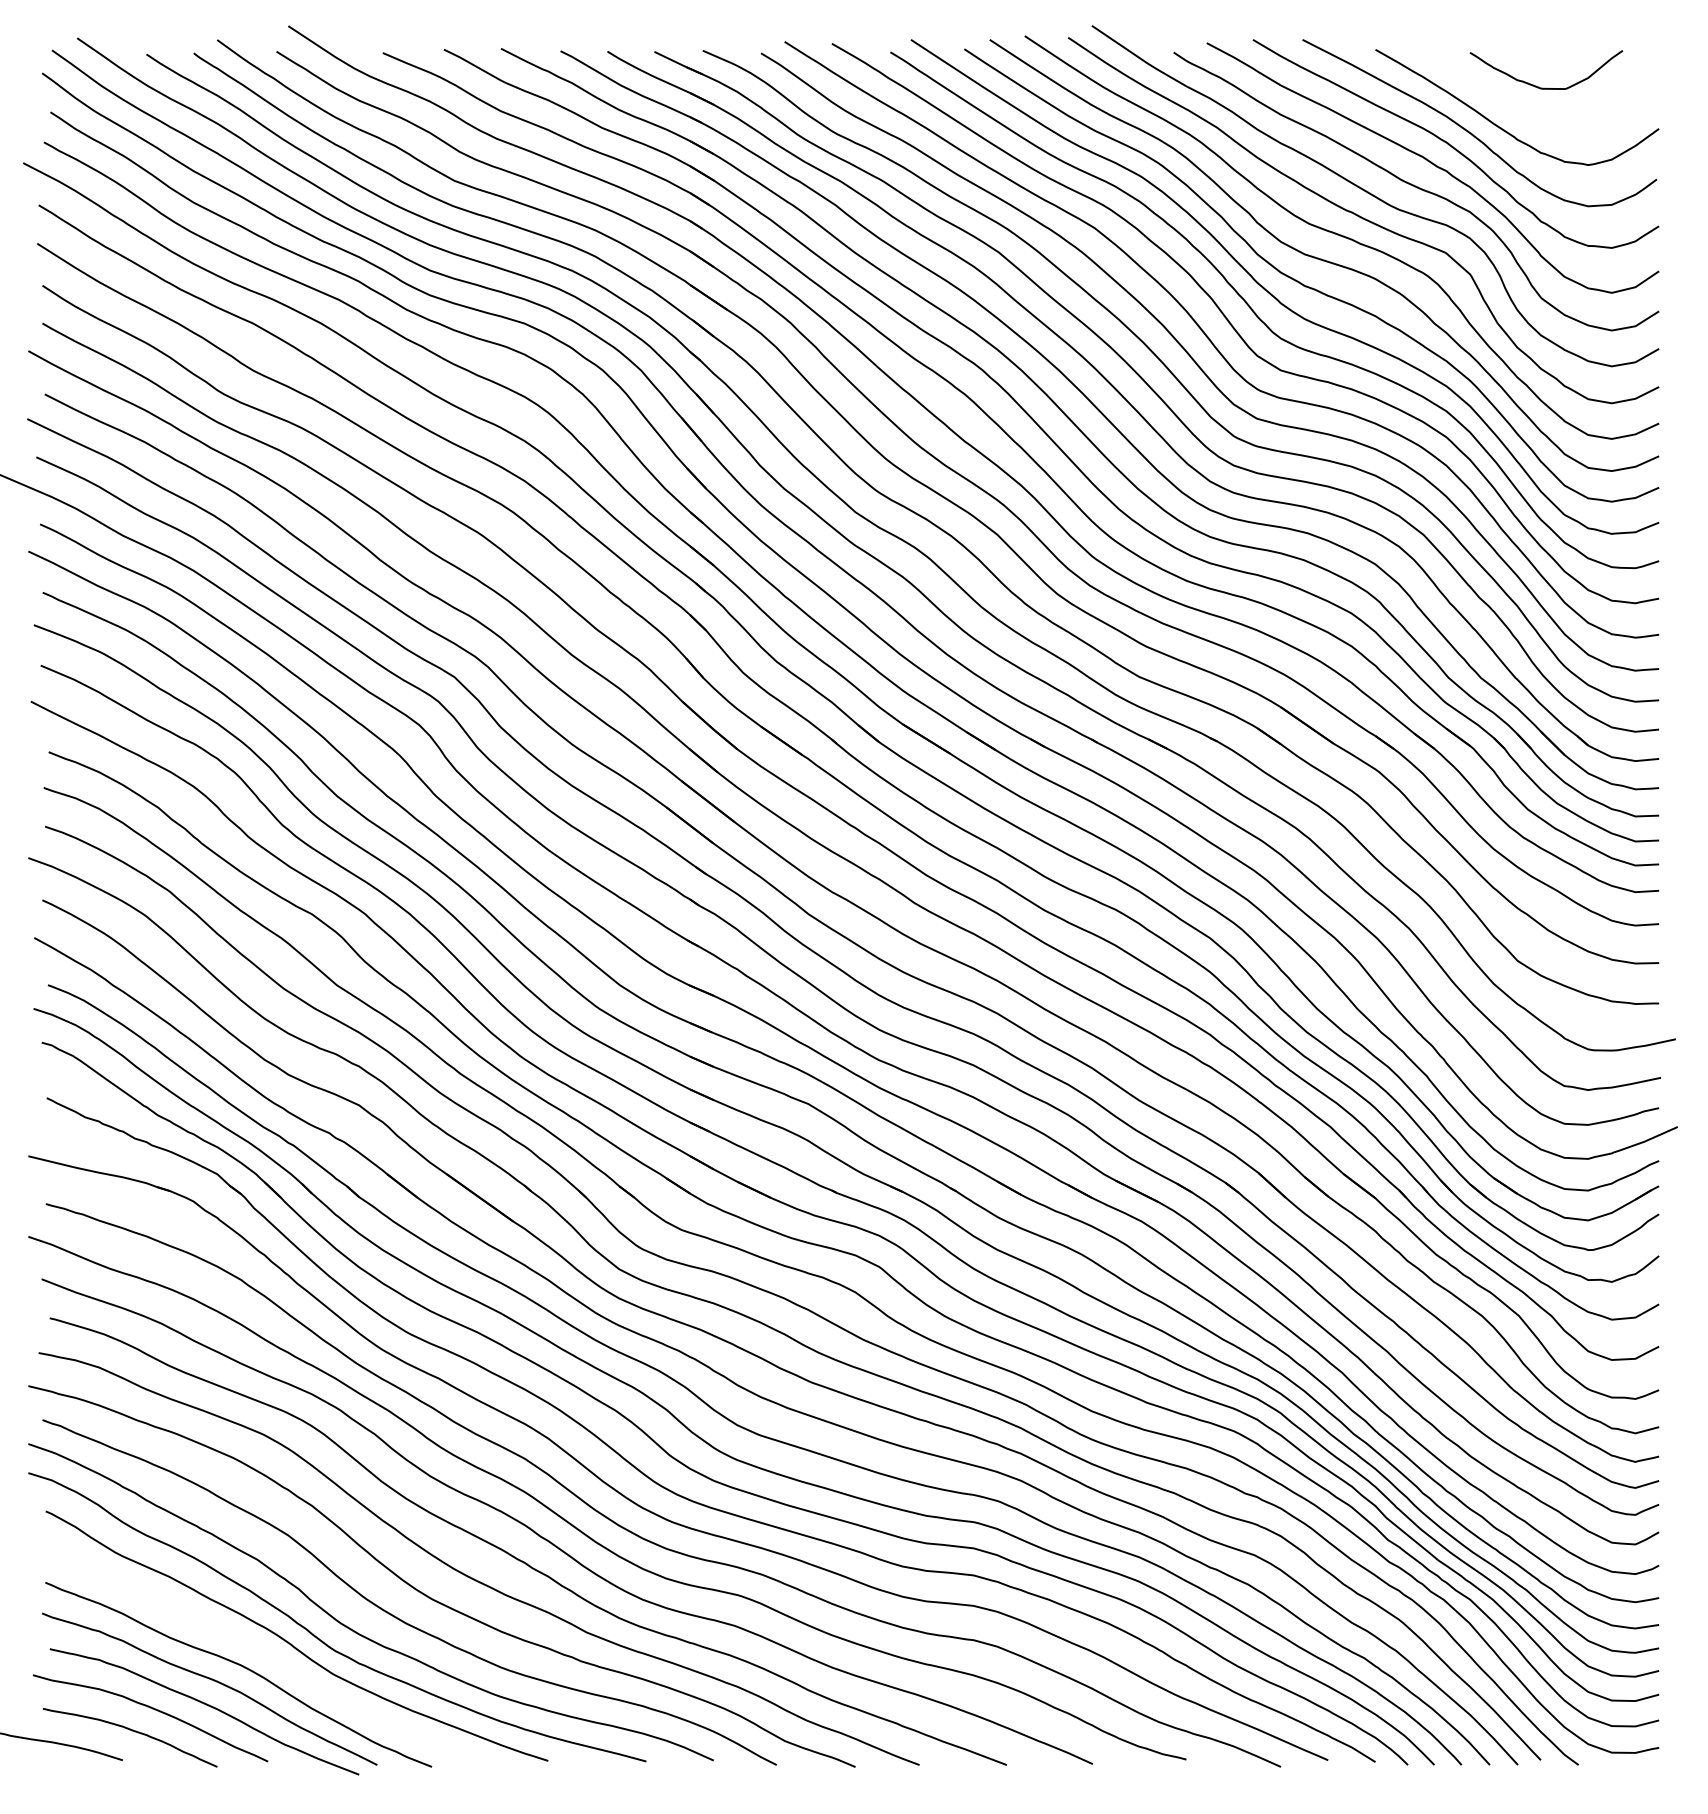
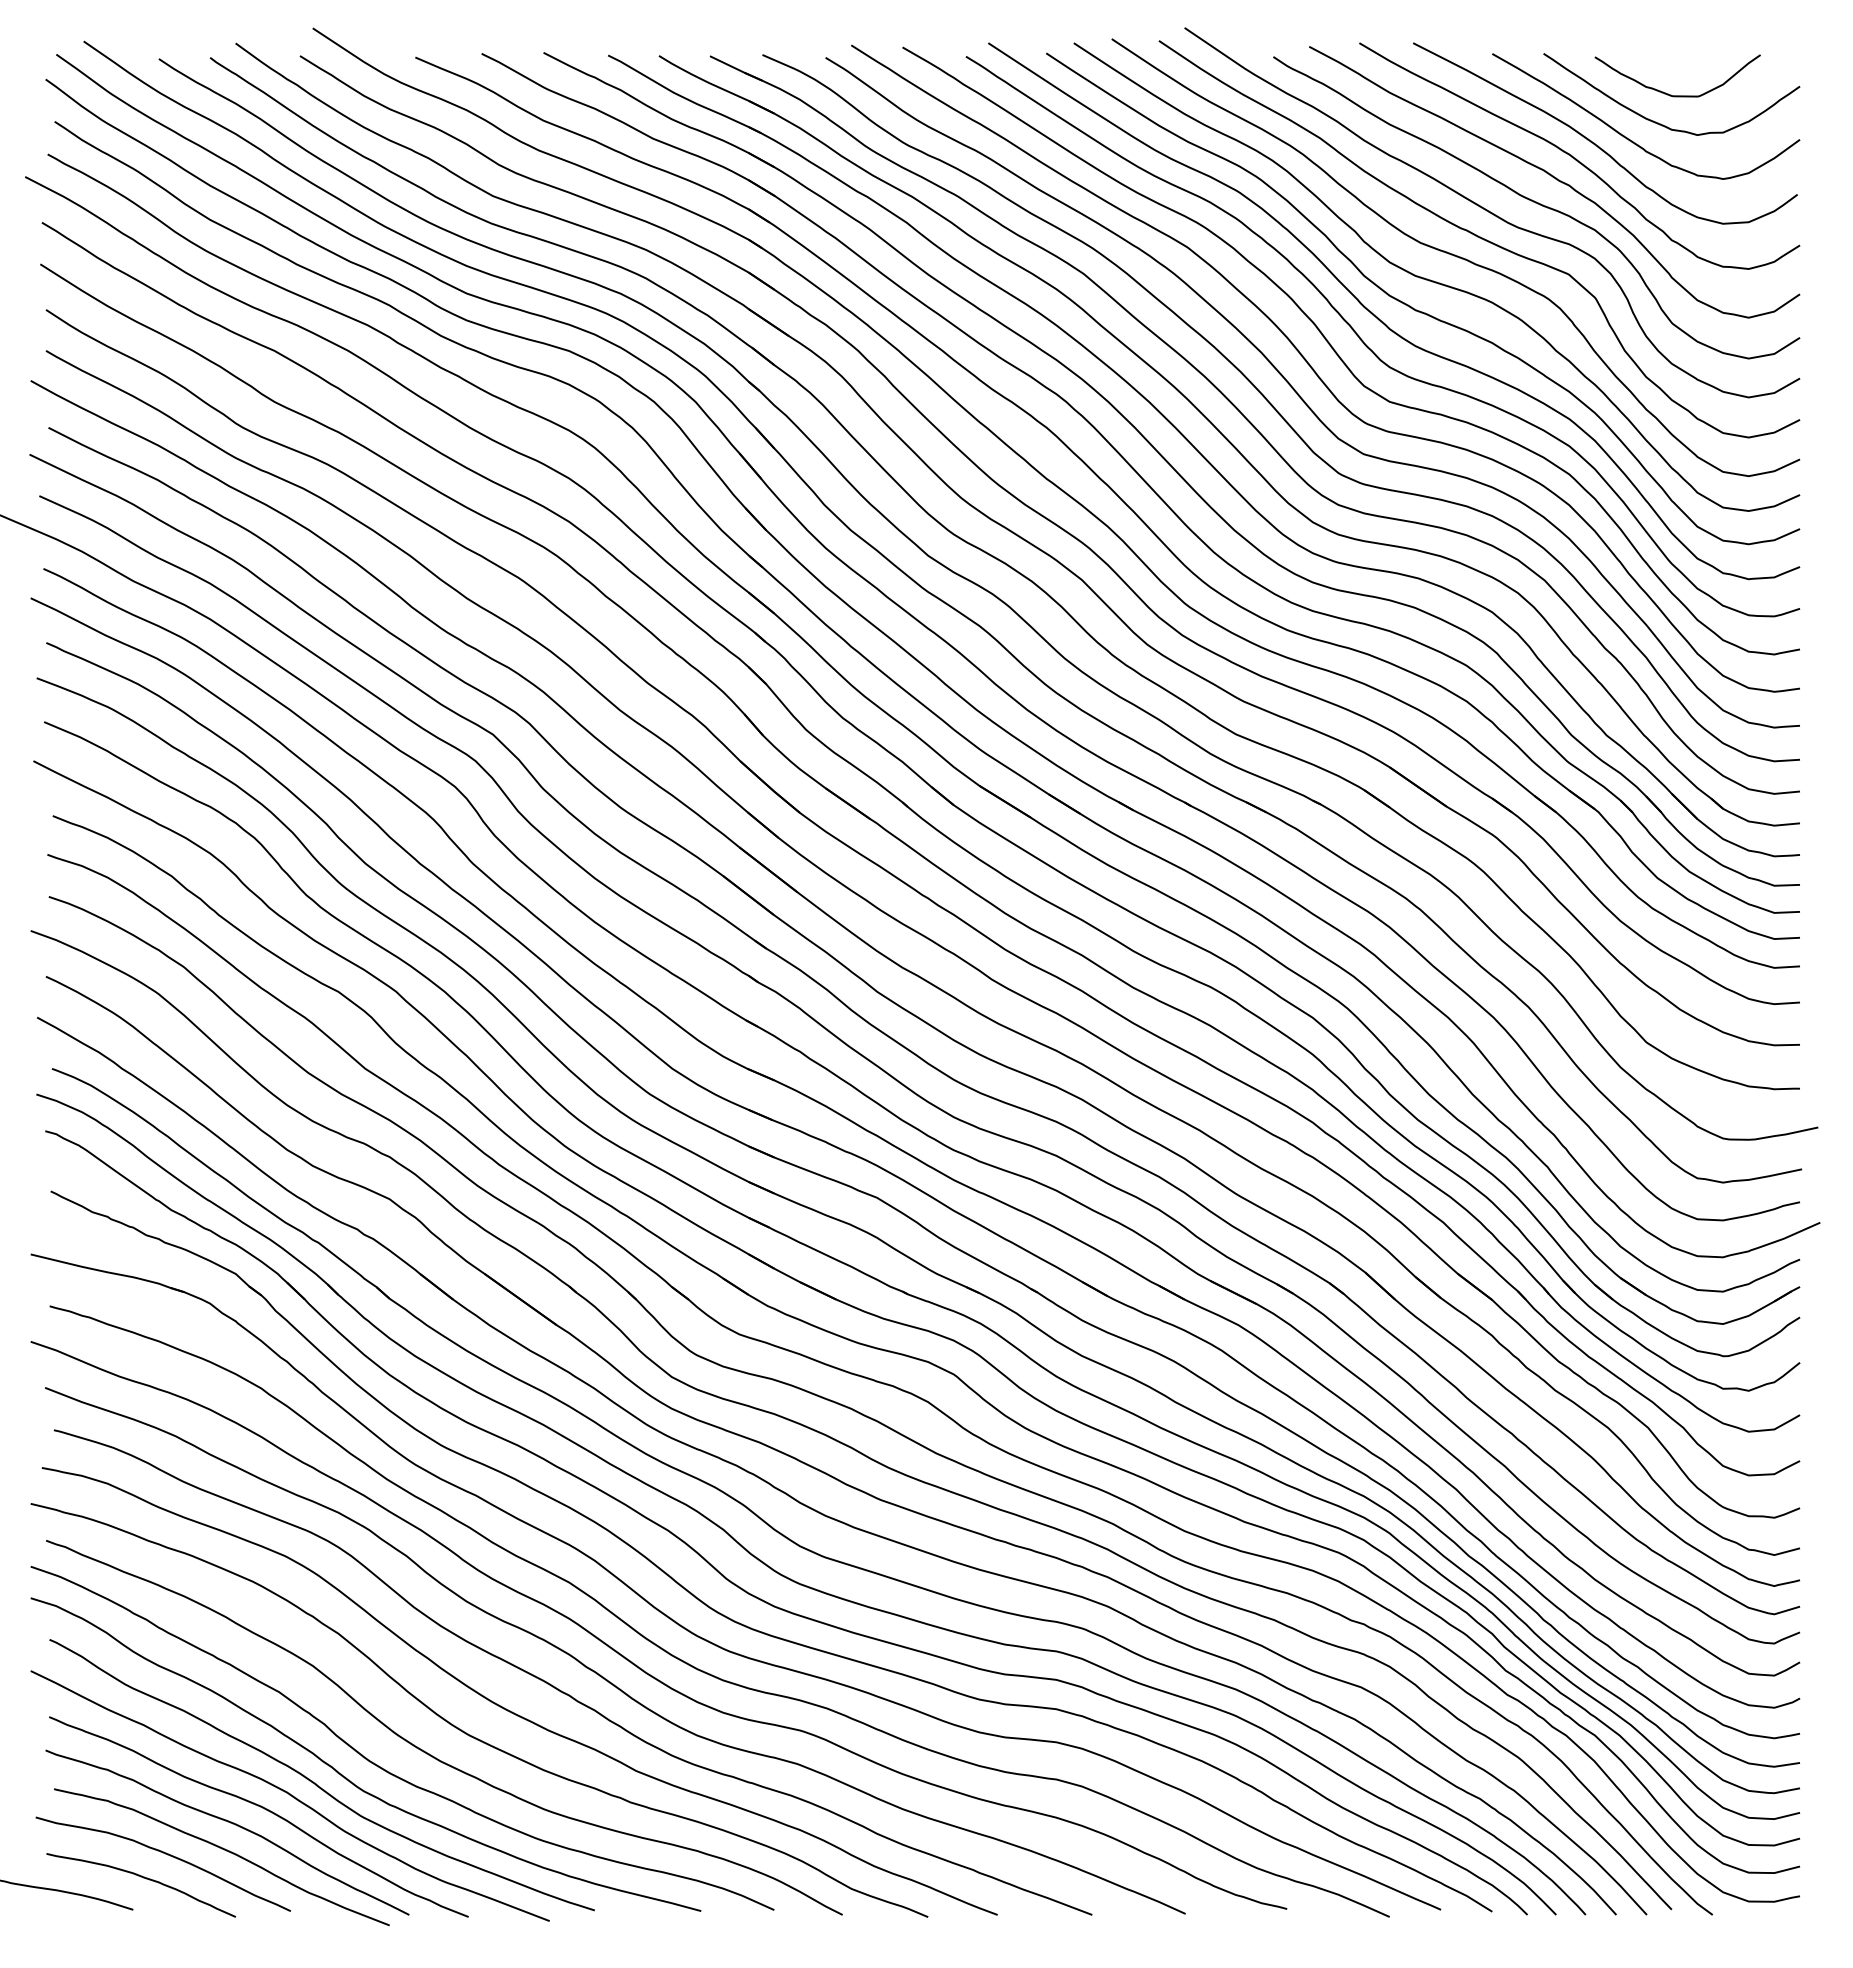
curve: (1528, 112) -> (1658, 122), added
curve: (266, 1654) -> (289, 1795), added

